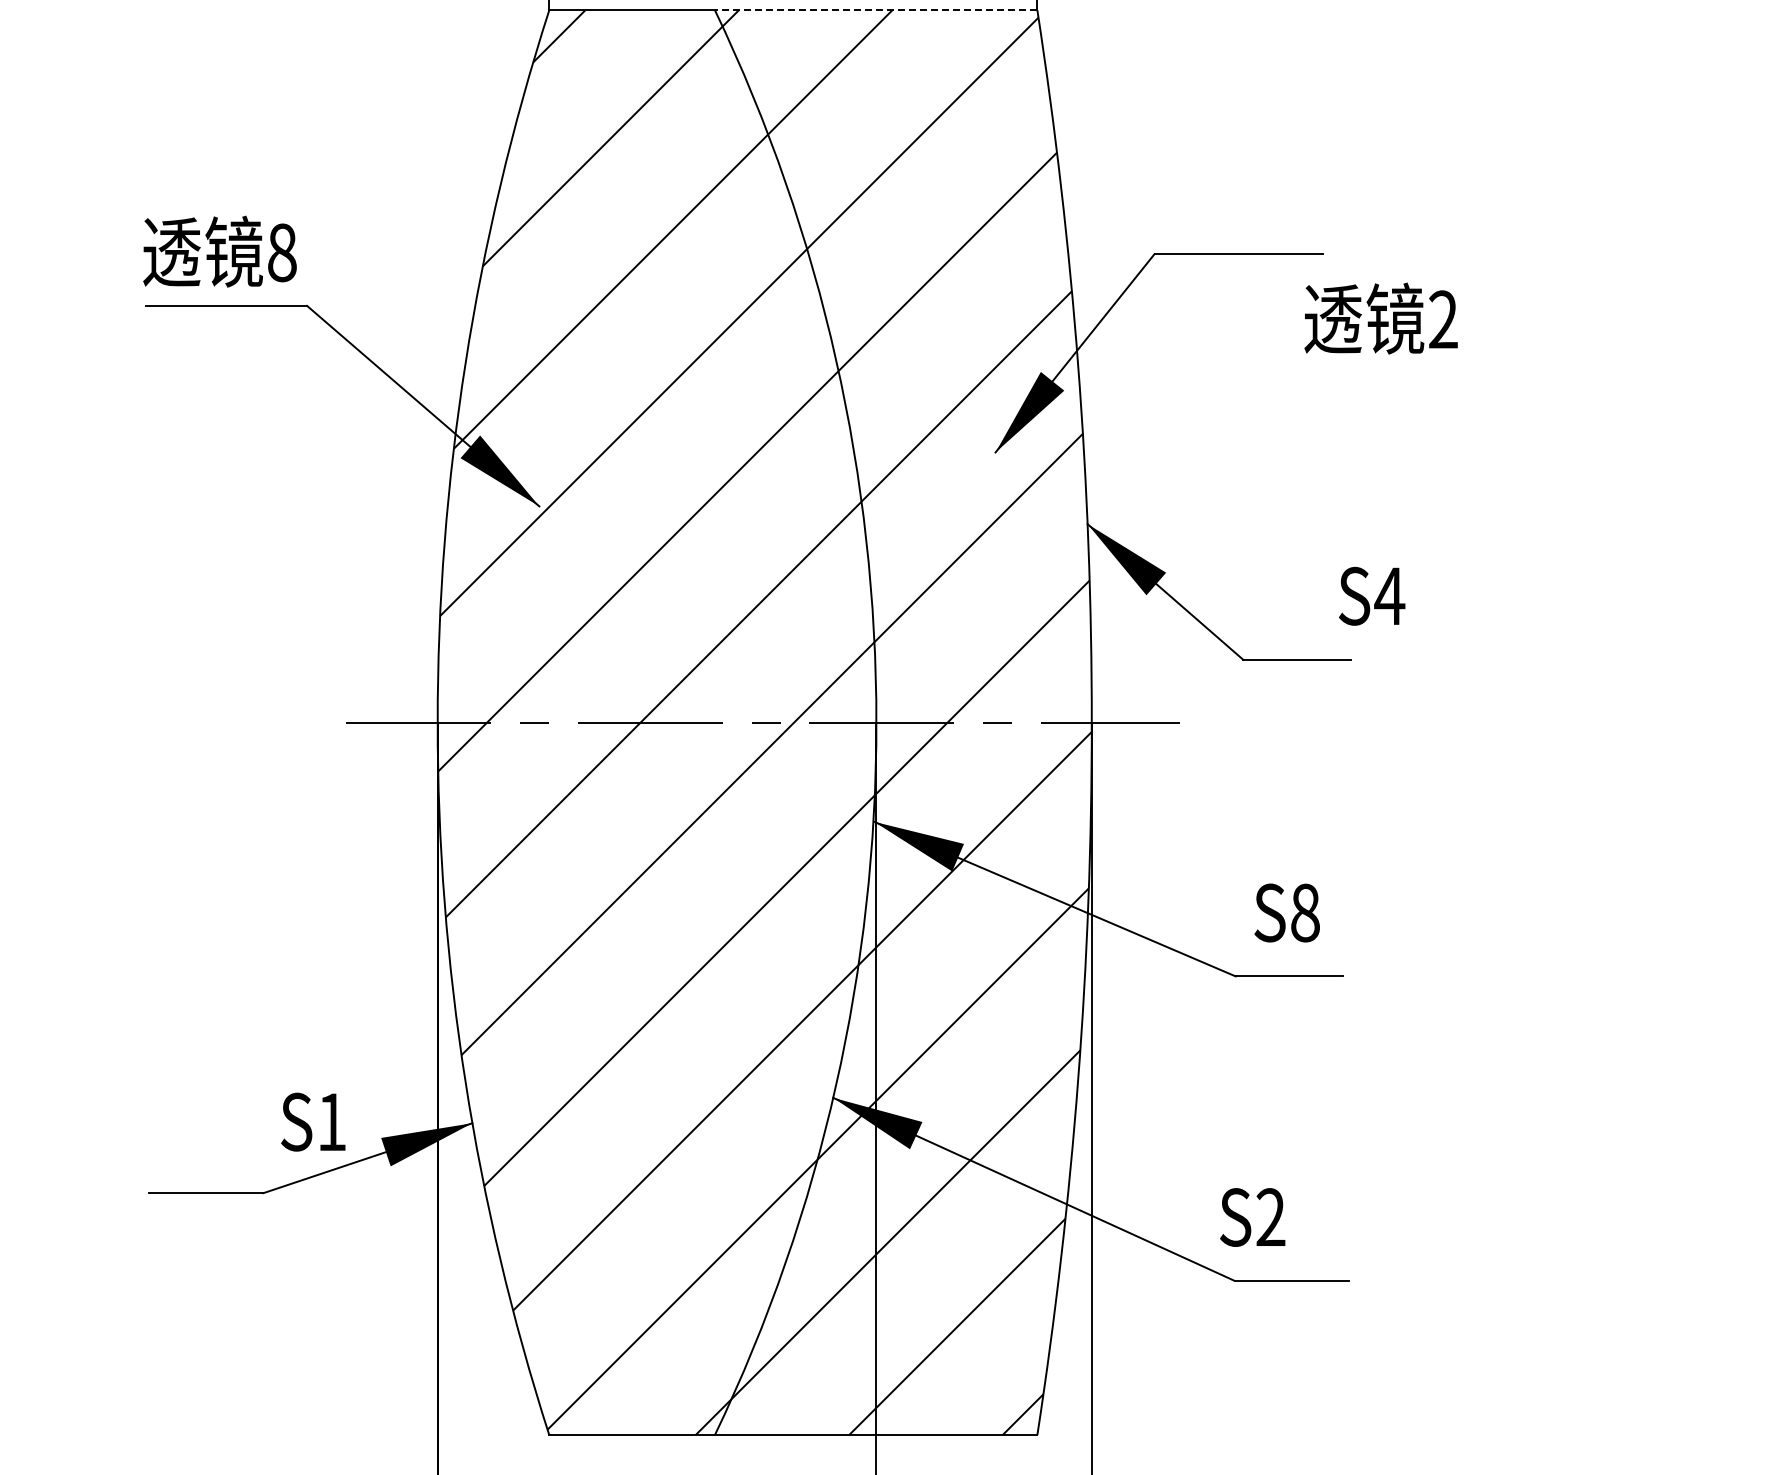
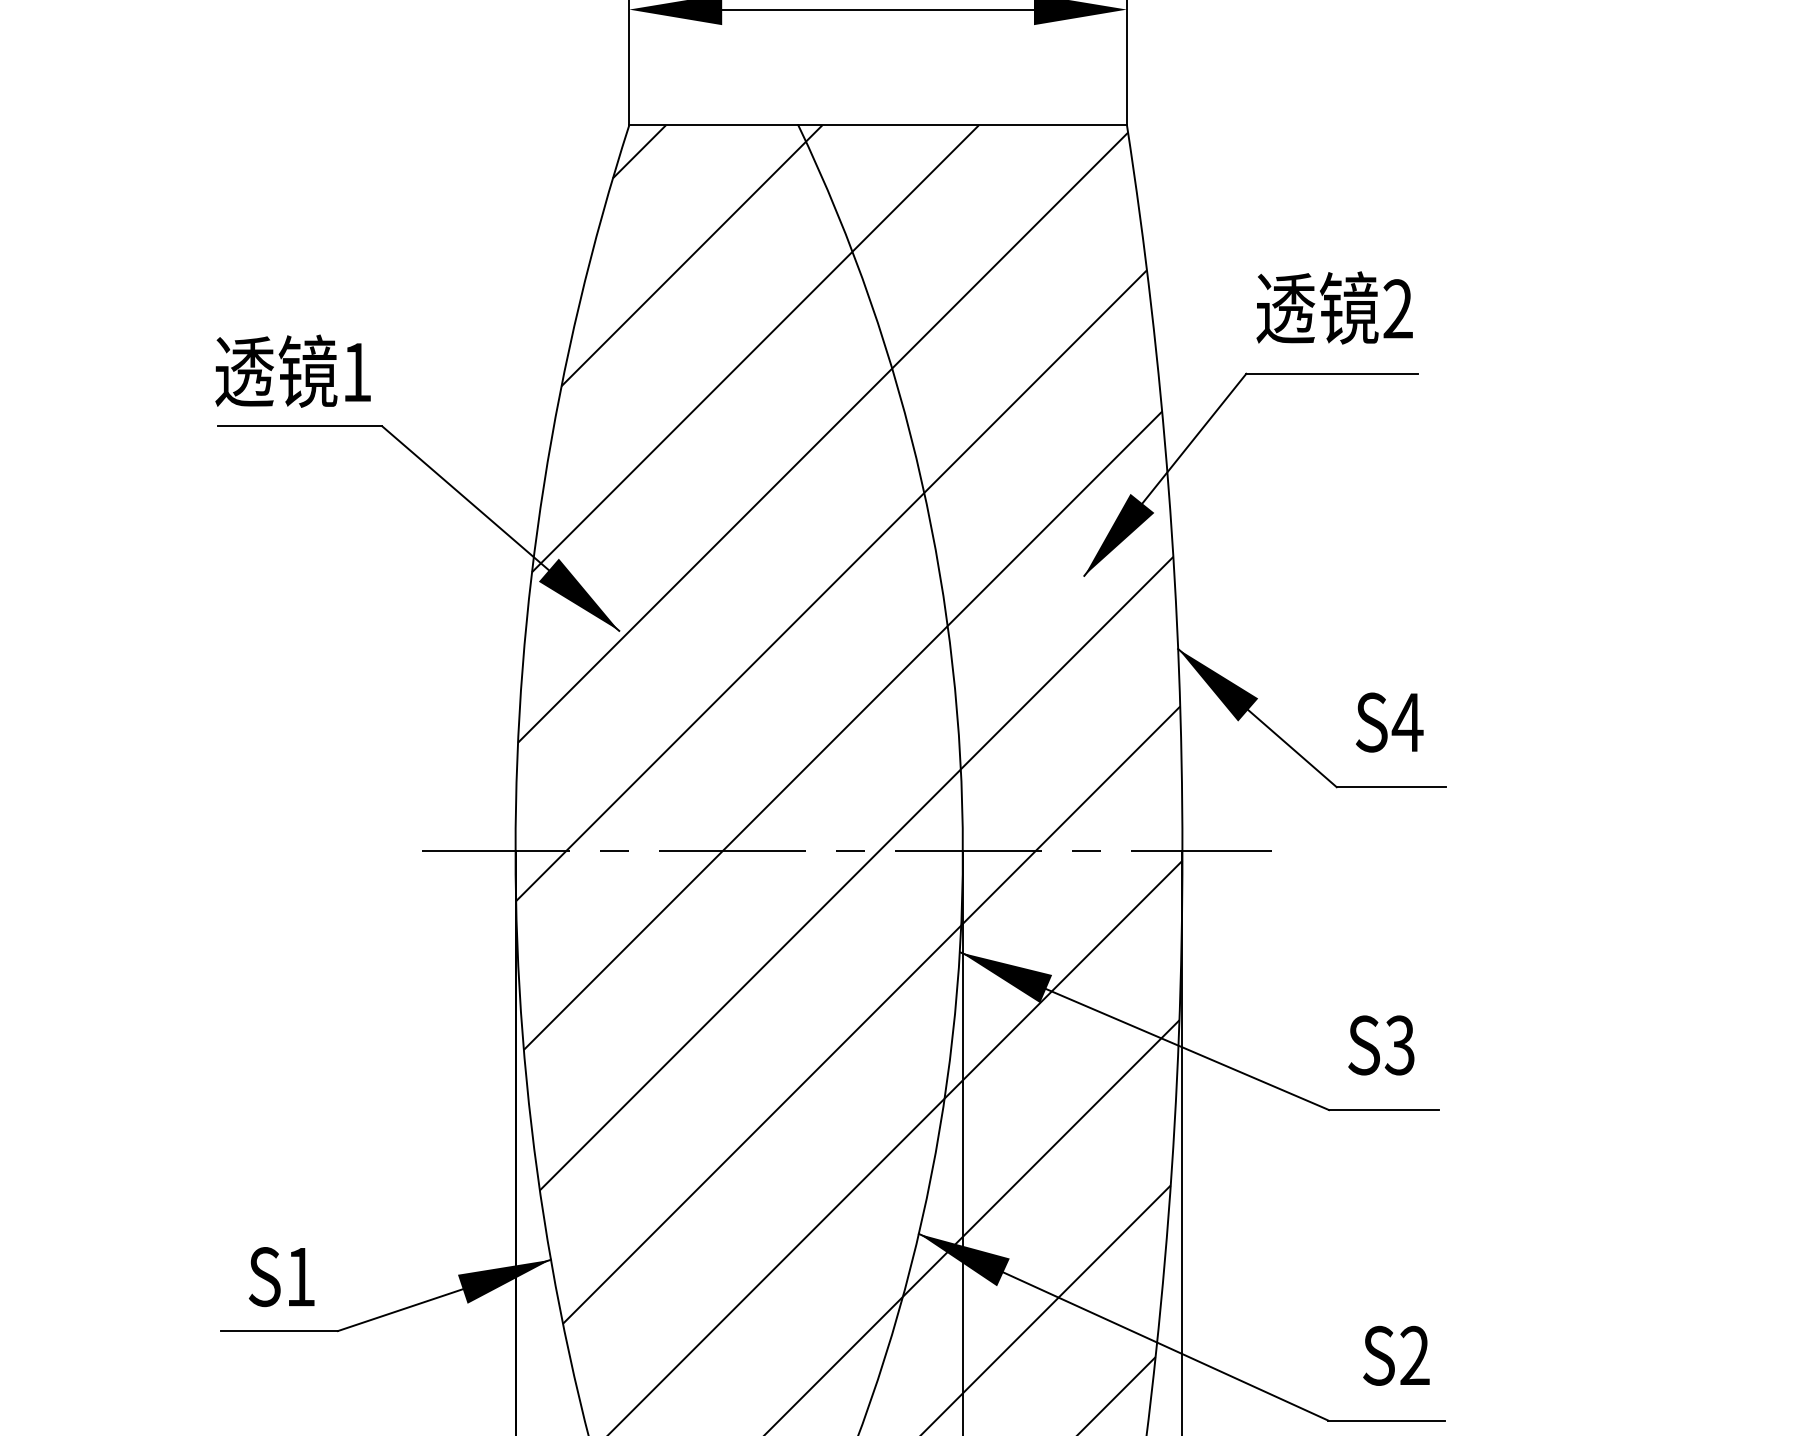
line: (875, 10) -> (961, 125), dashed -> solid
text: (282, 252) -> (357, 372), 8 -> 1
text: (1380, 318) -> (1334, 307), moved
text: (1372, 595) -> (1390, 721), moved
text: (1304, 912) -> (1399, 1044), S8 -> S3
text: (313, 1121) -> (281, 1276), moved
text: (1252, 1217) -> (1396, 1355), moved

